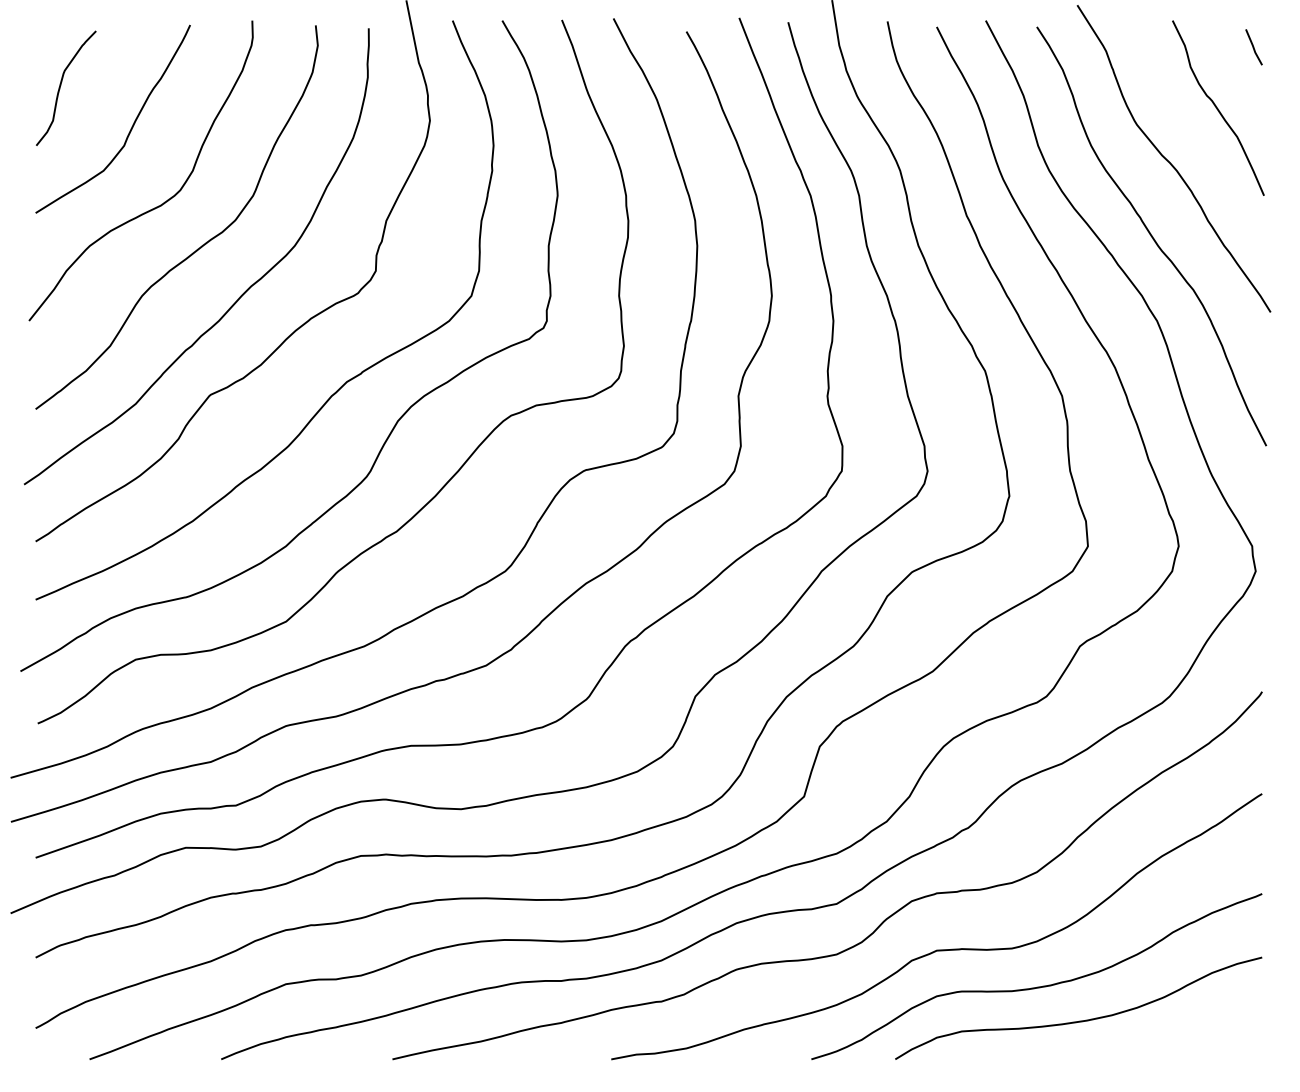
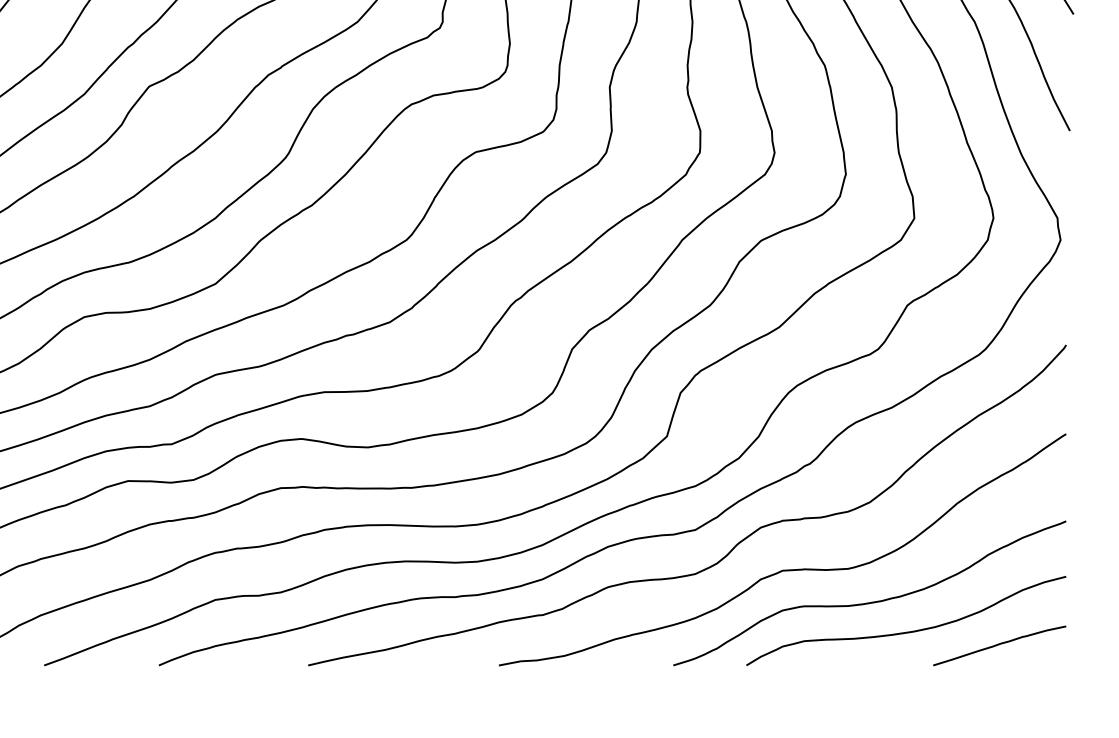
curve: (1185, 1035) -> (999, 644), added

